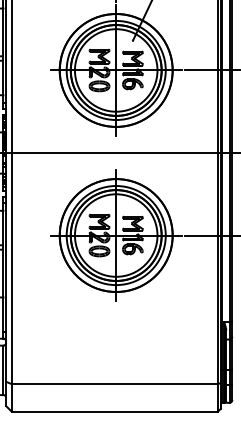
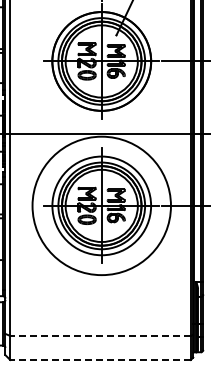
circle: (115, 235) -> (101, 205), size x1.4
line: (114, 383) -> (100, 335), solid -> dashed
line: (114, 412) -> (100, 360), solid -> dashed

